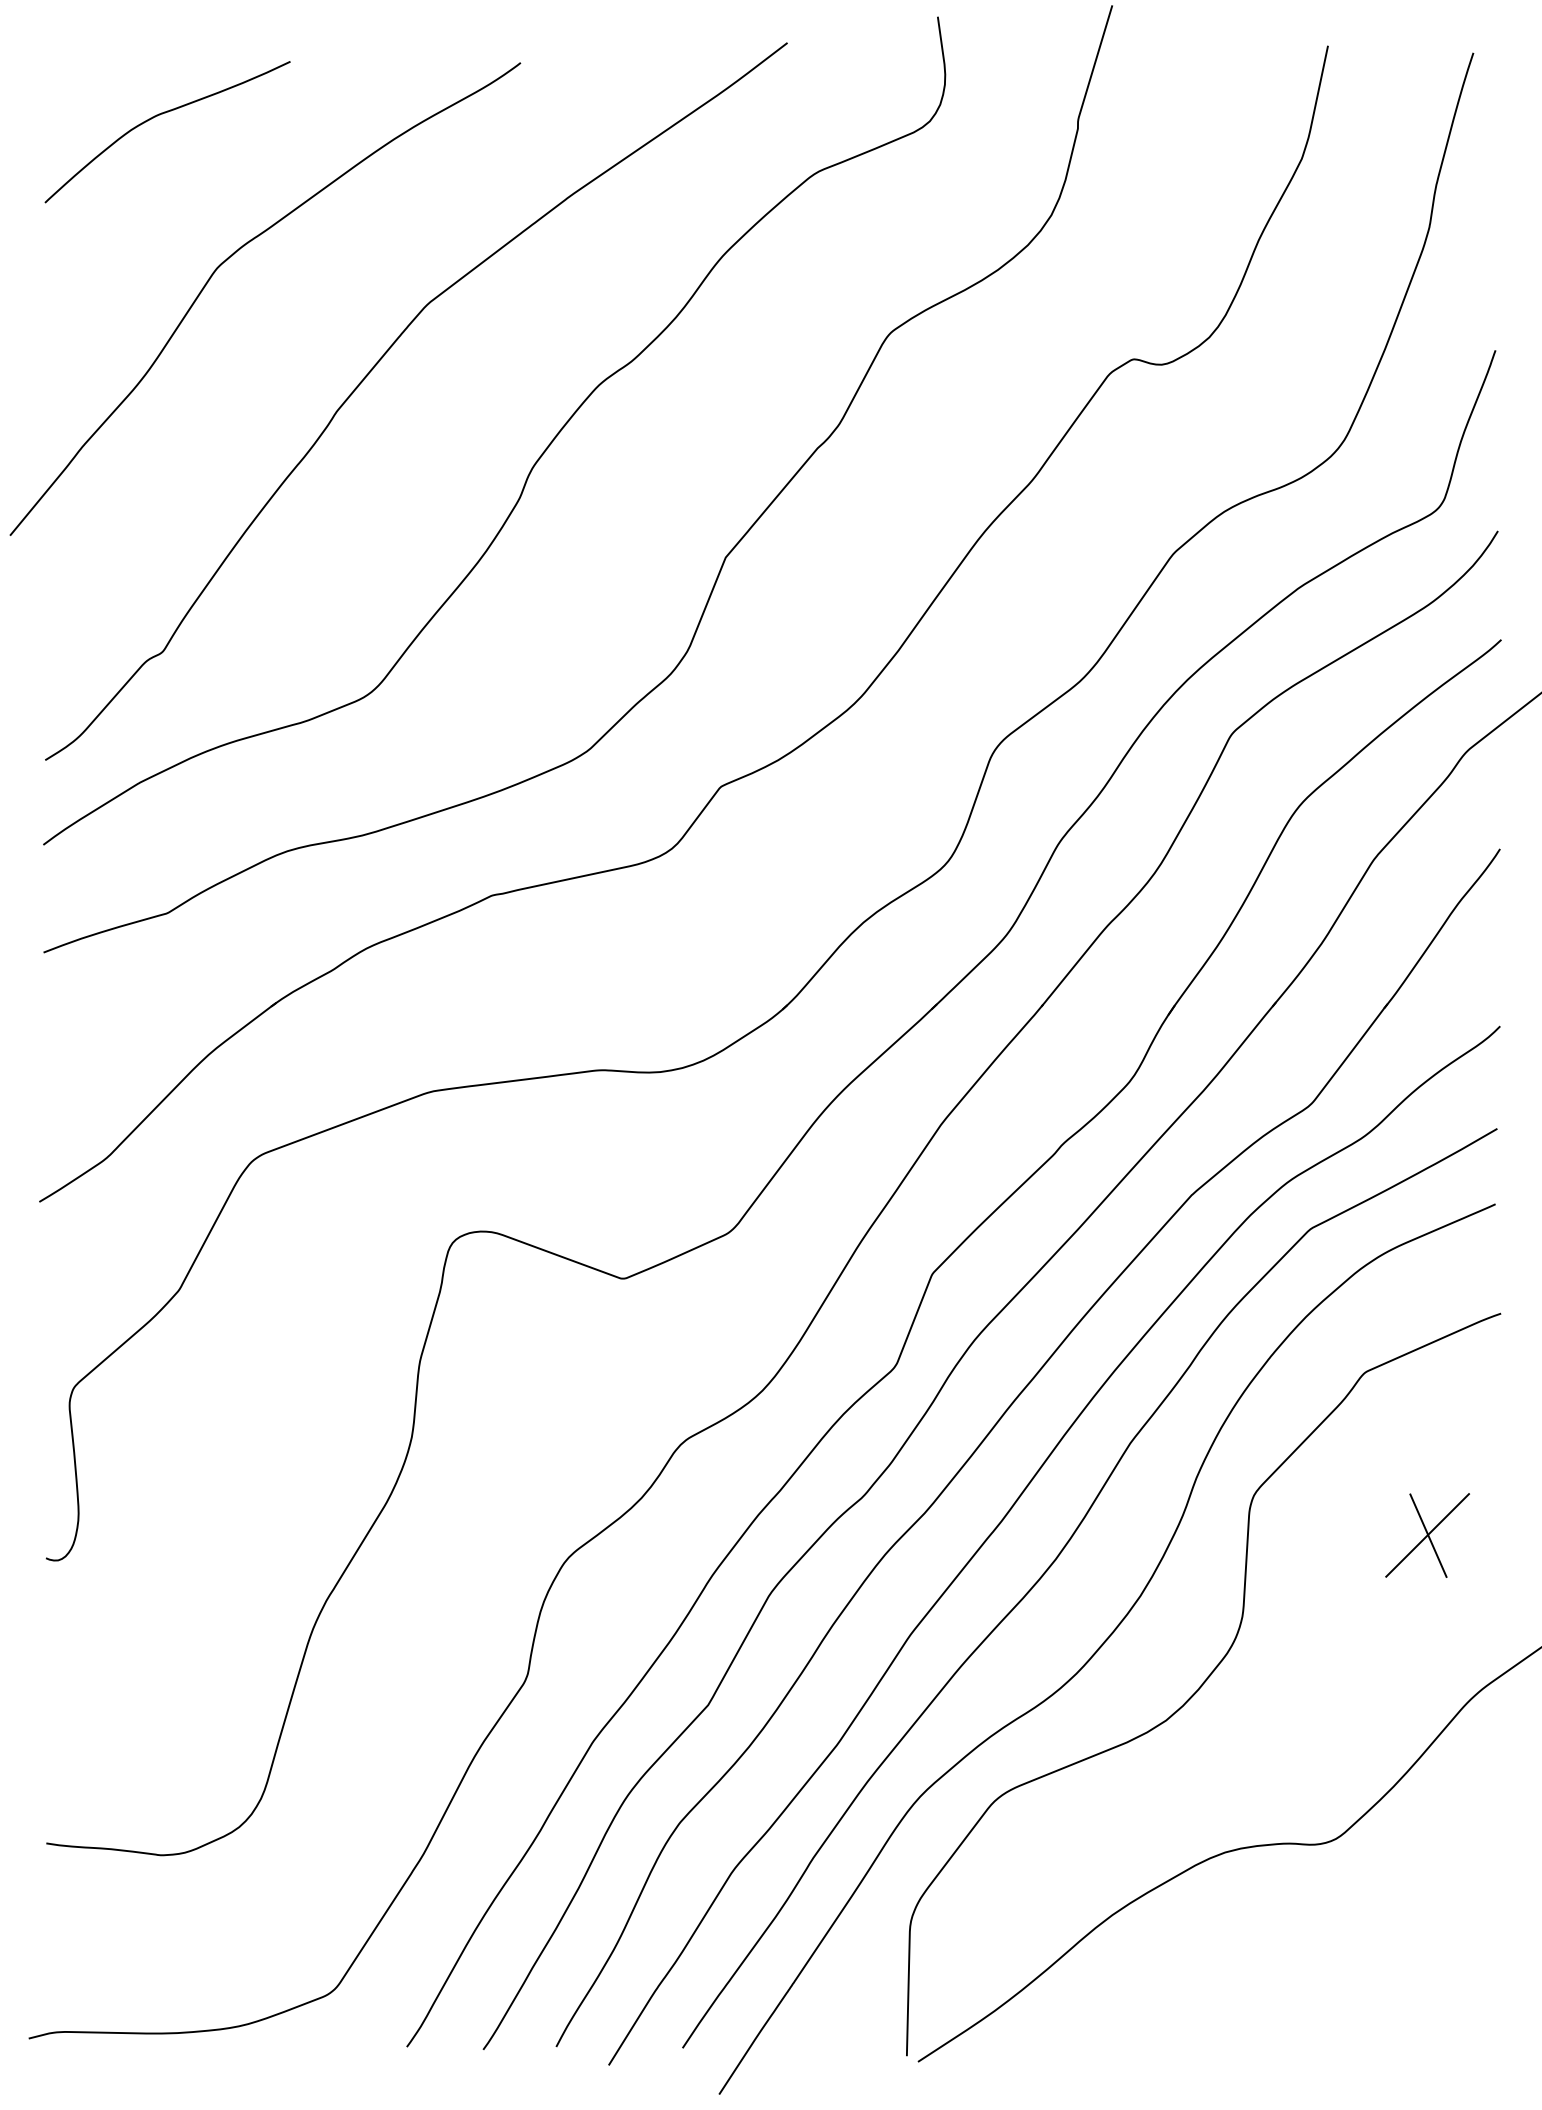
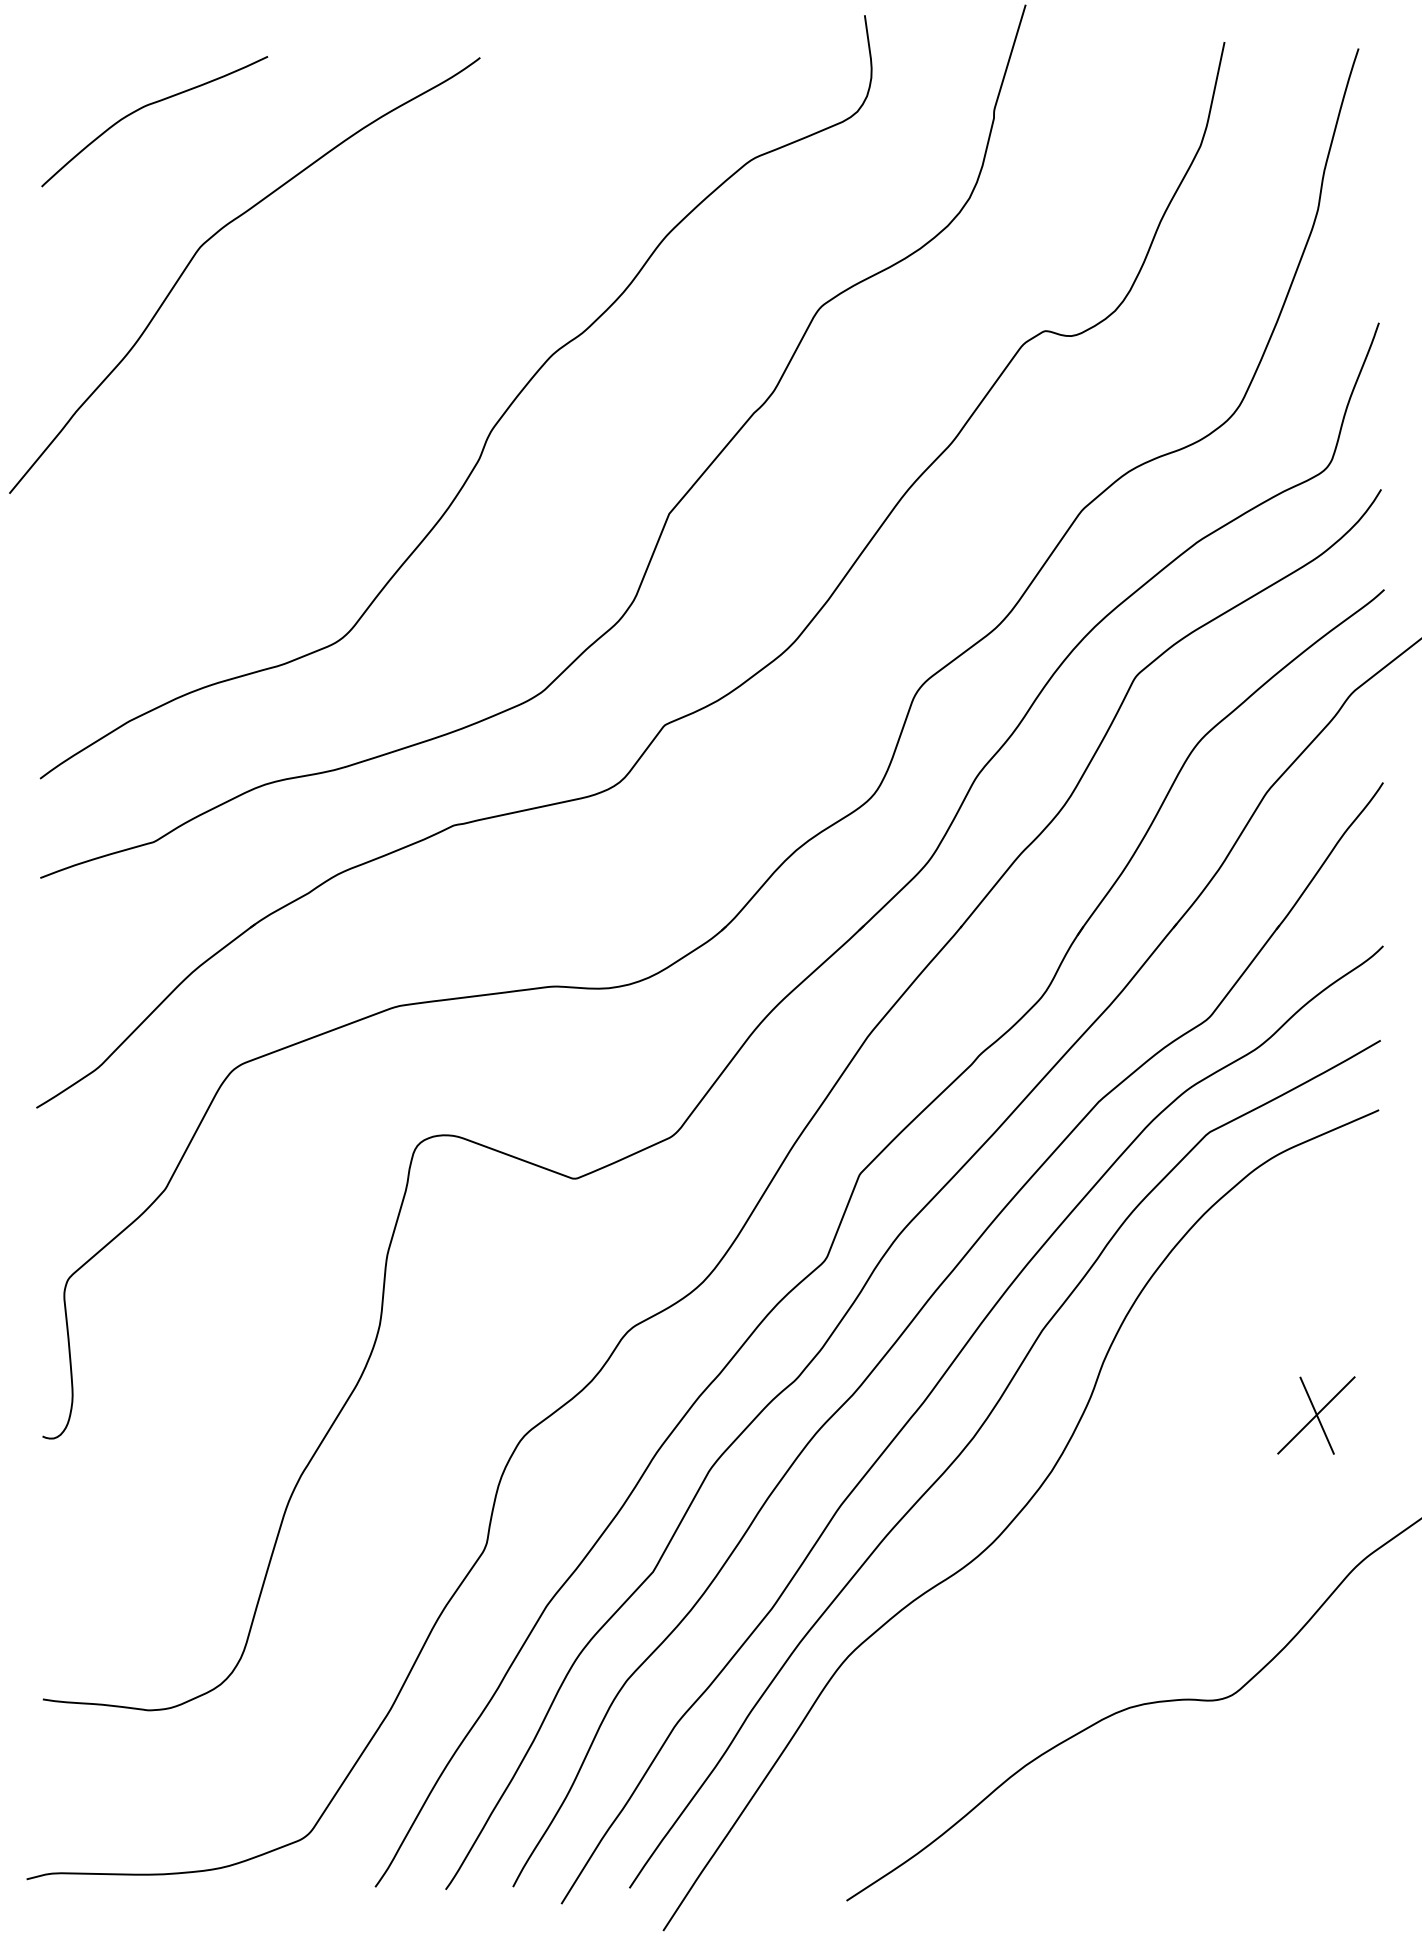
curve: (373, 369) -> (344, 340), removed
curve: (1203, 1684) -> (1109, 1552), removed

